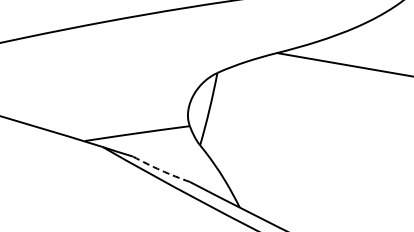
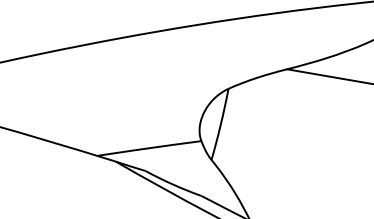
arc: (160, 170) -> (172, 184), dashed -> solid

